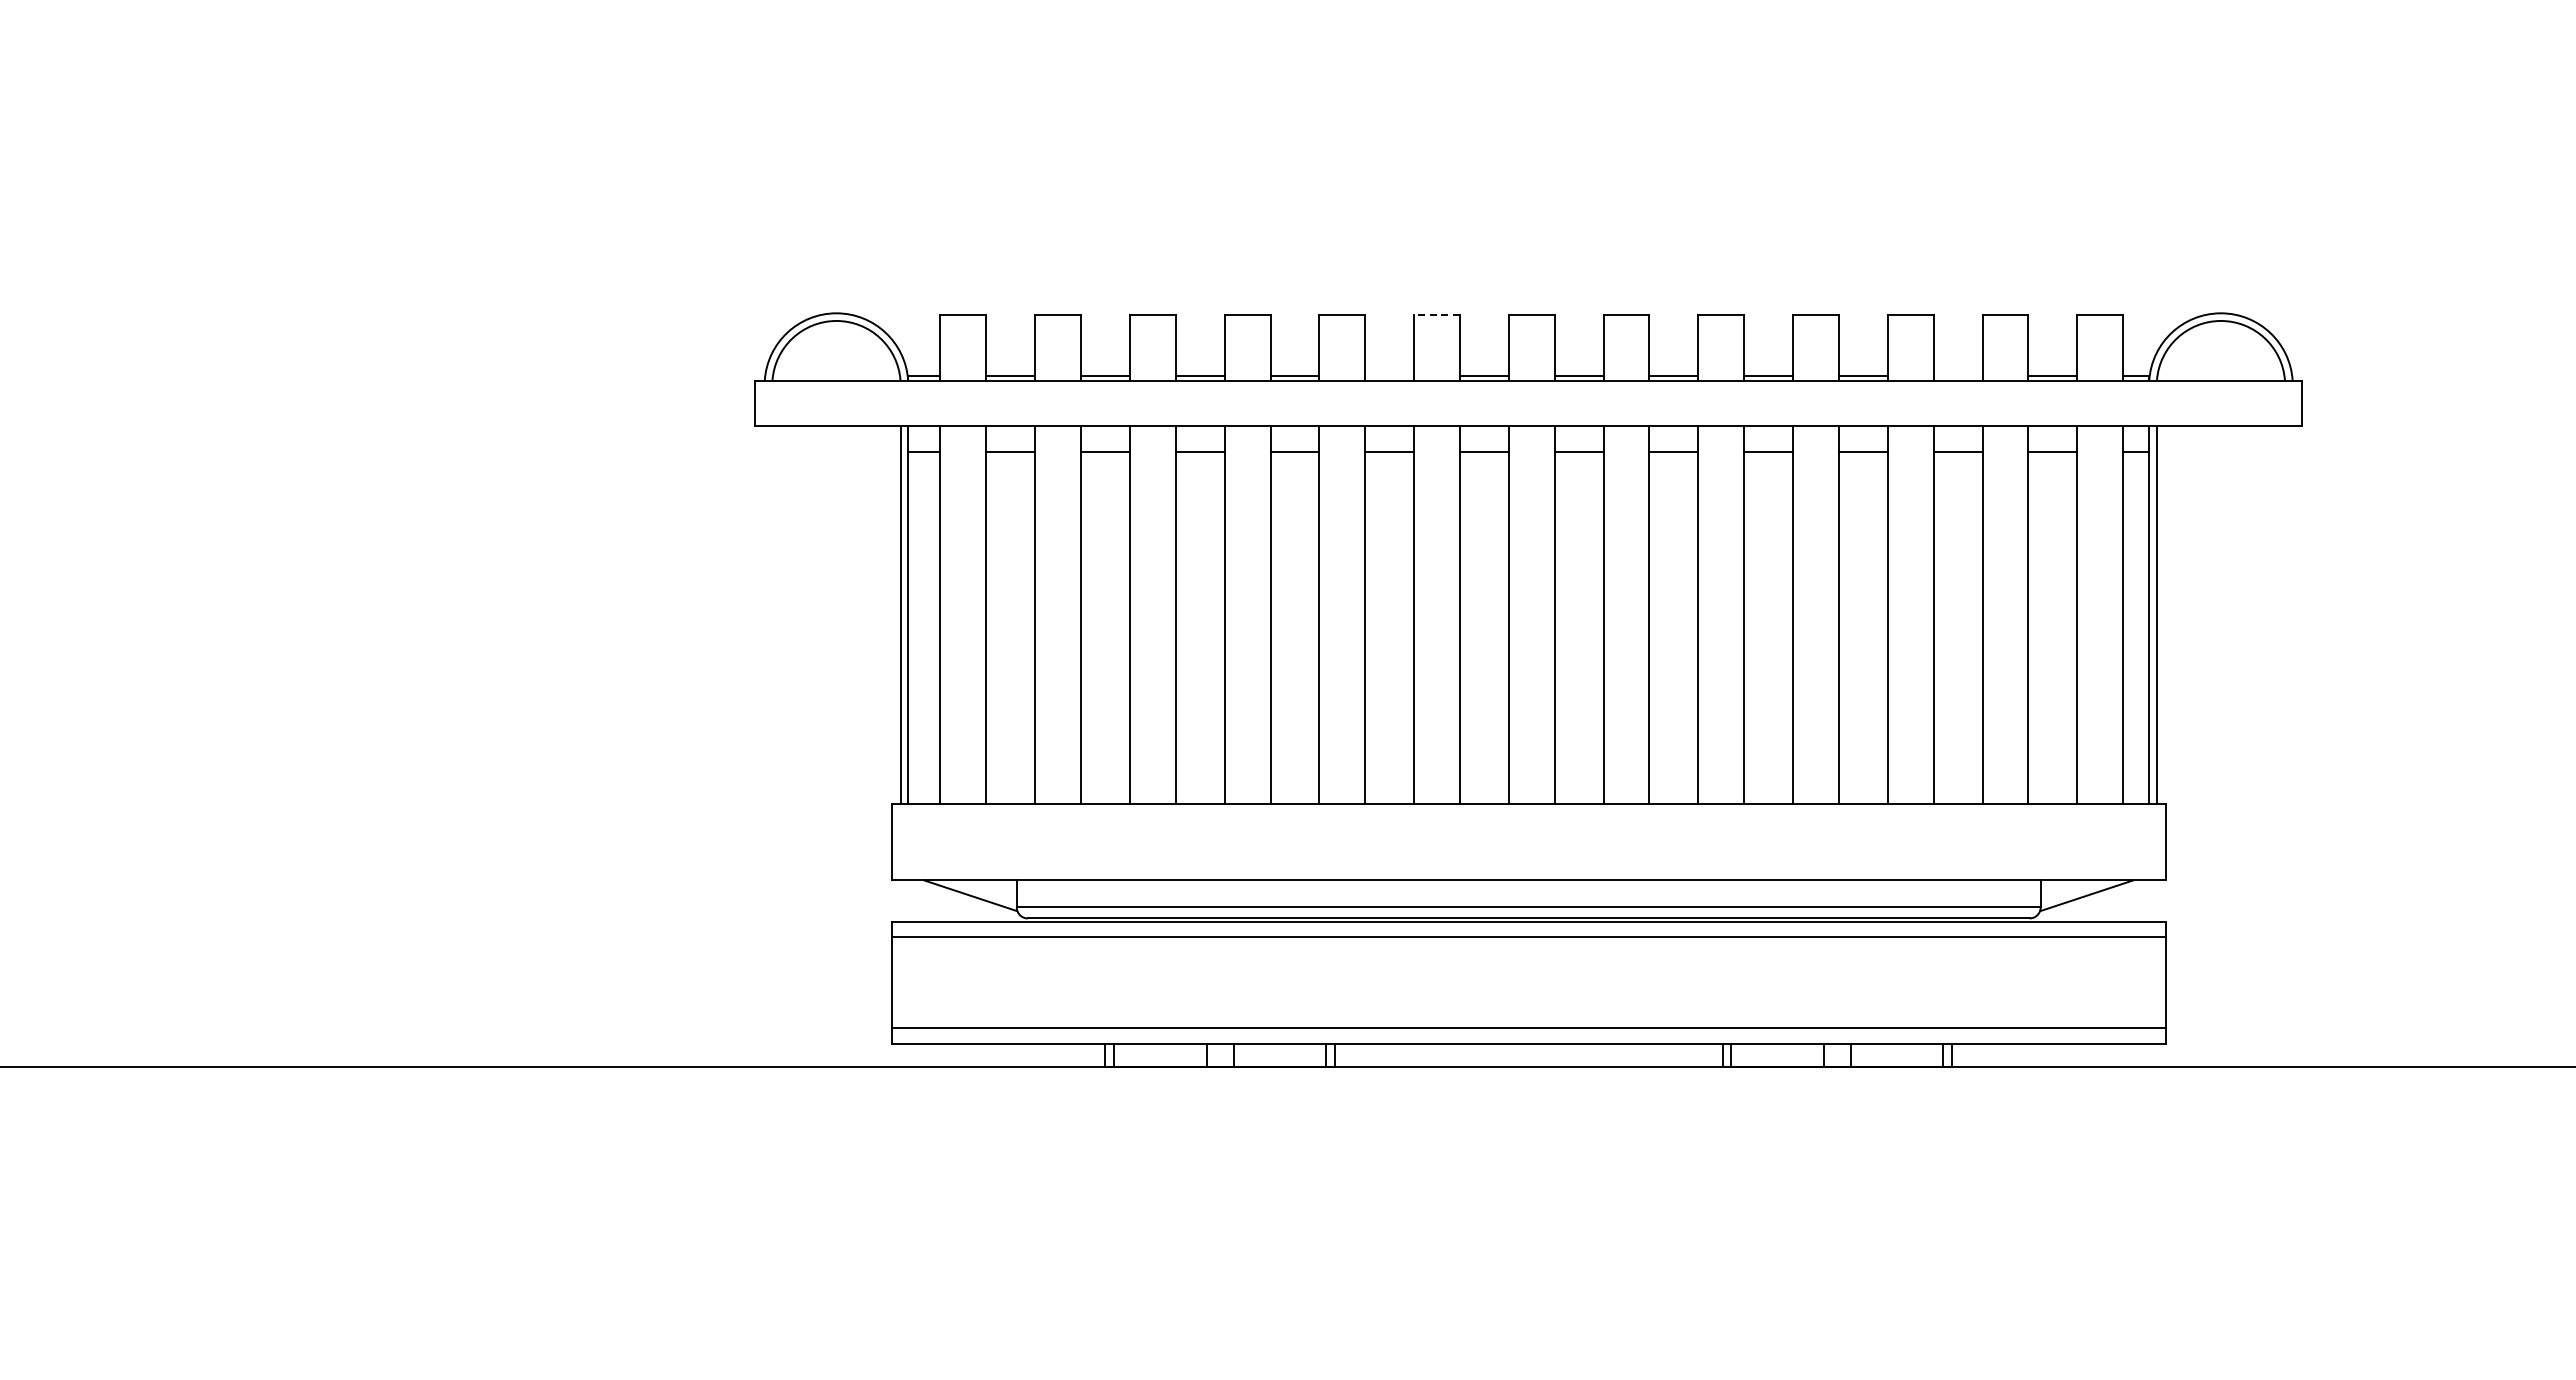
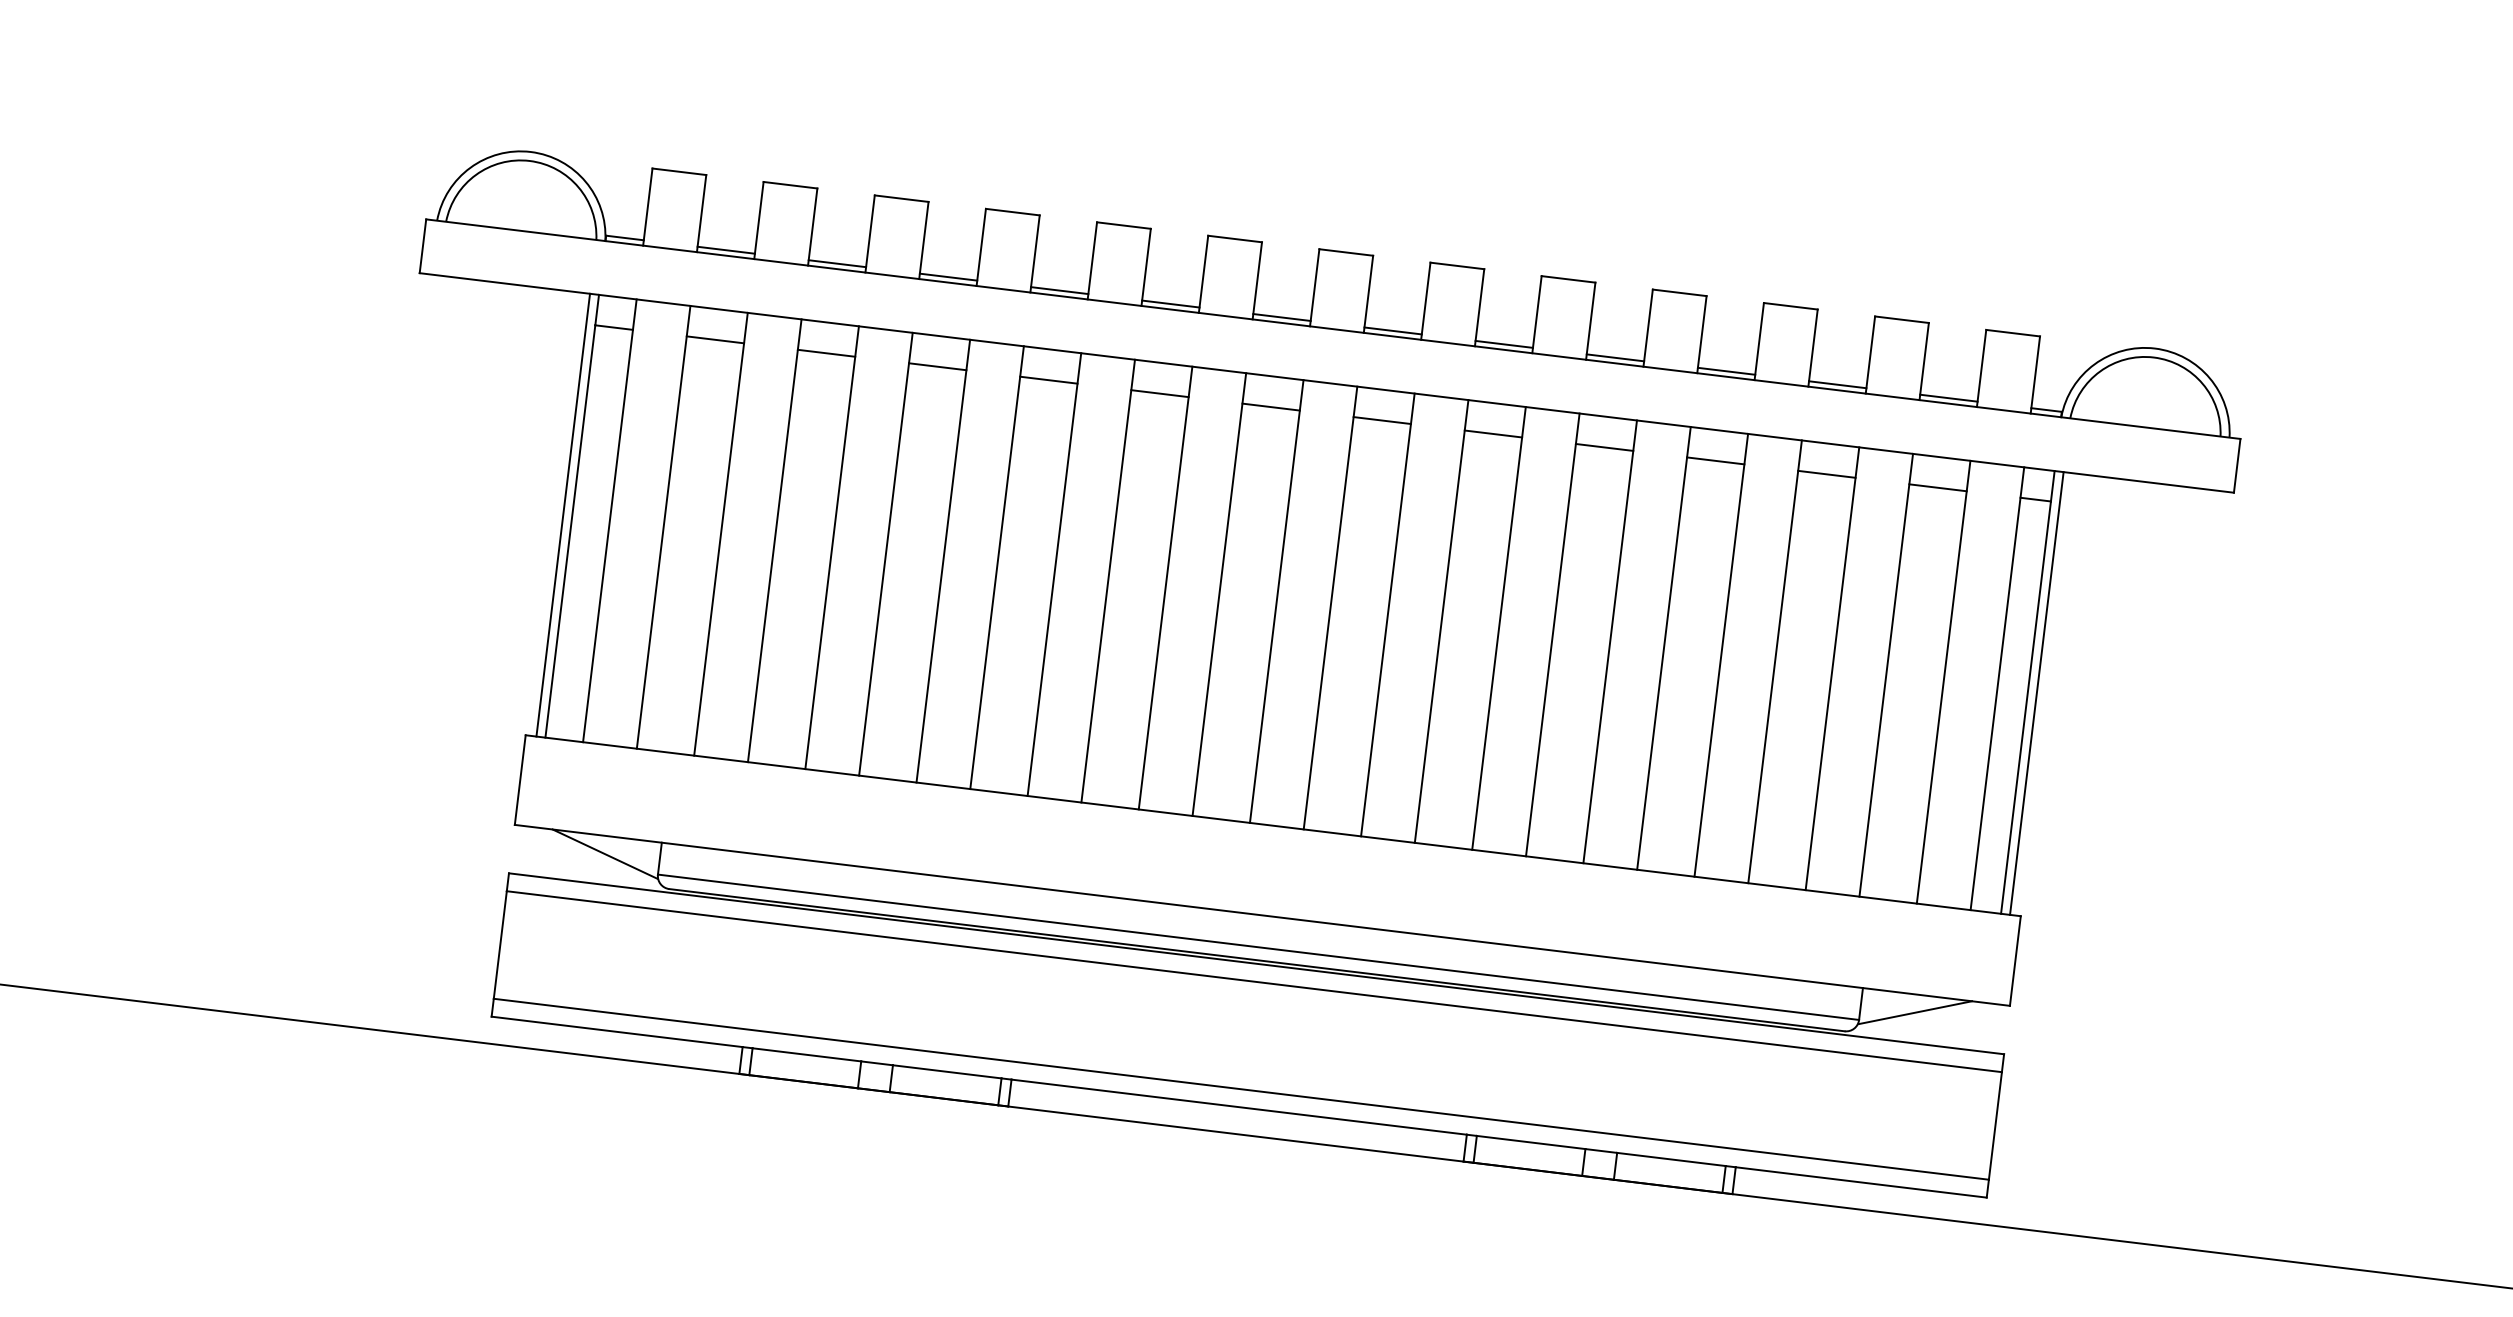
line: (1437, 314) -> (1235, 238), dashed -> solid
line: (1389, 375) -> (1170, 303), added
line: (1957, 375) -> (1837, 384), added

